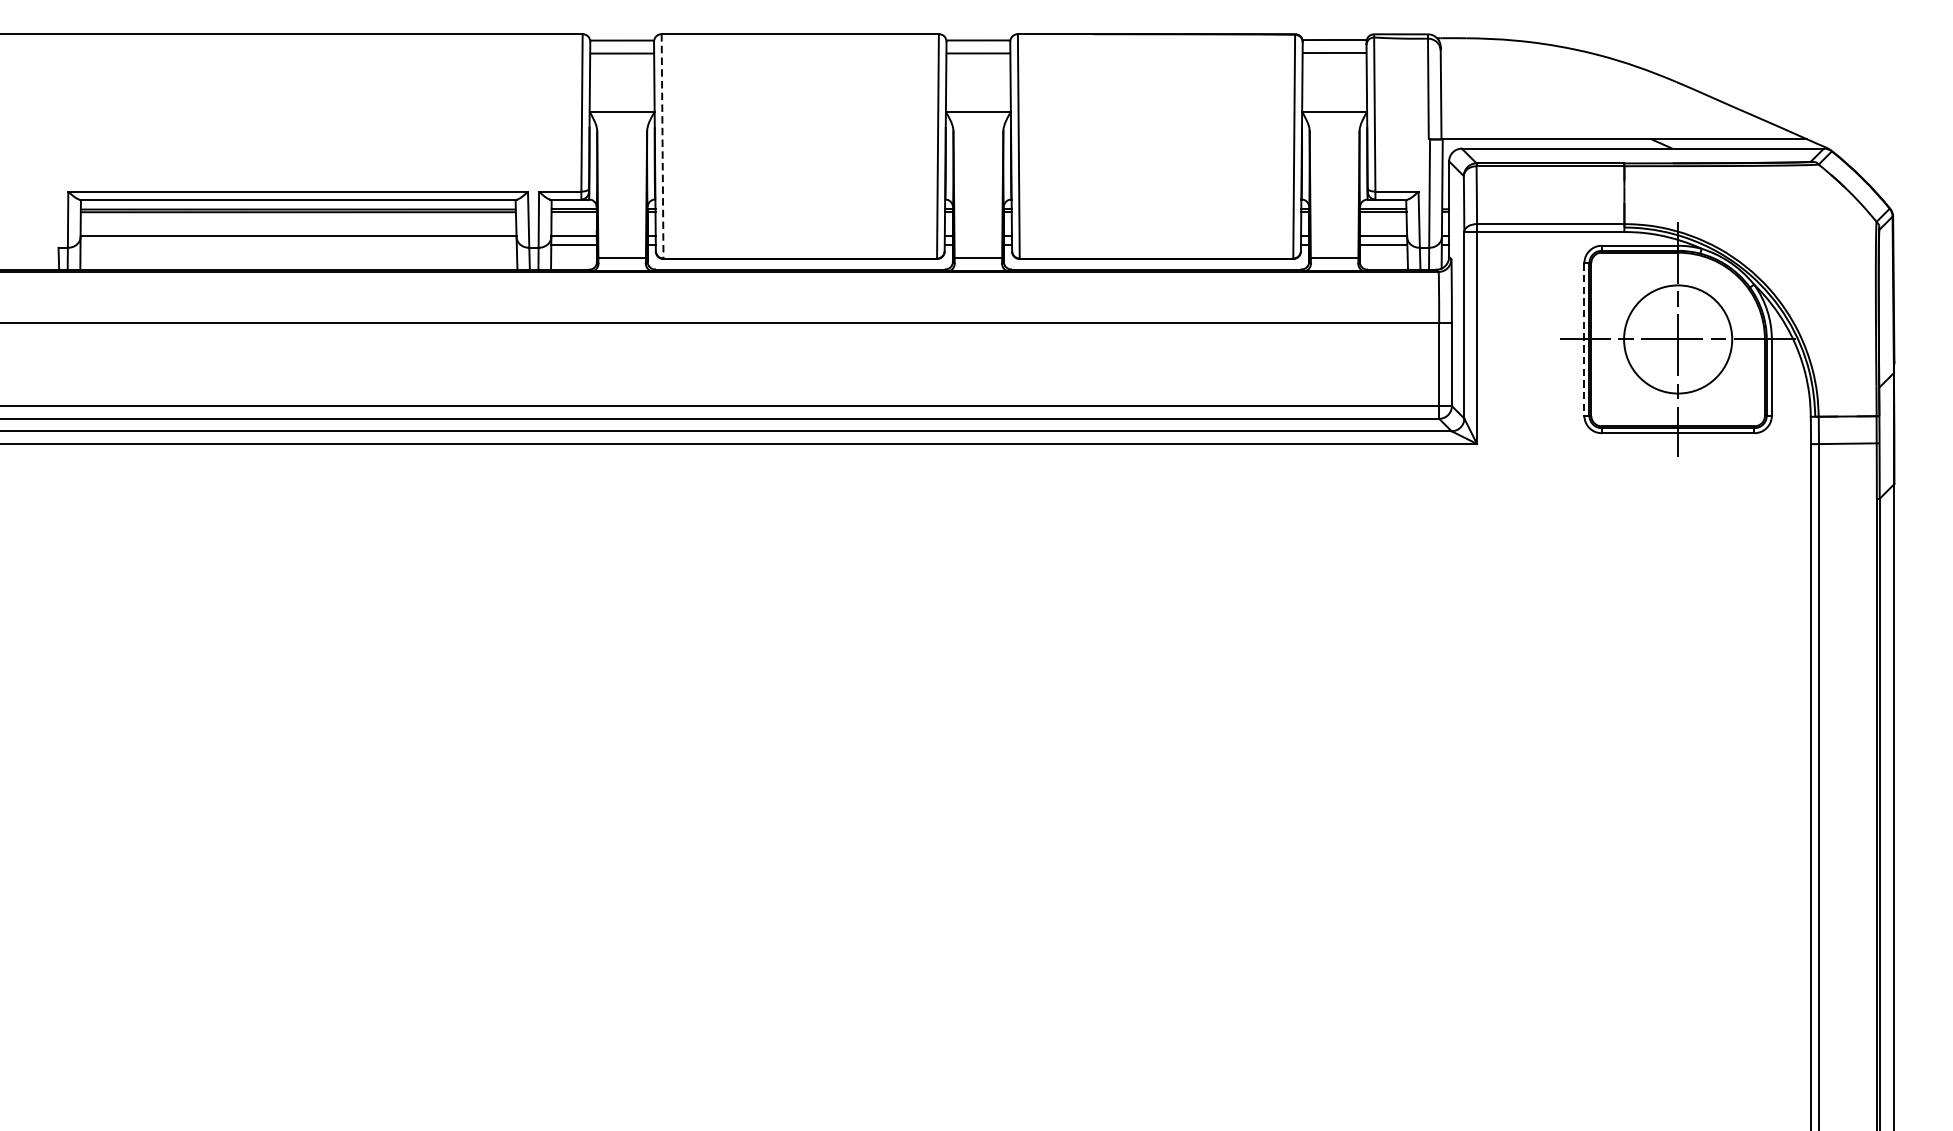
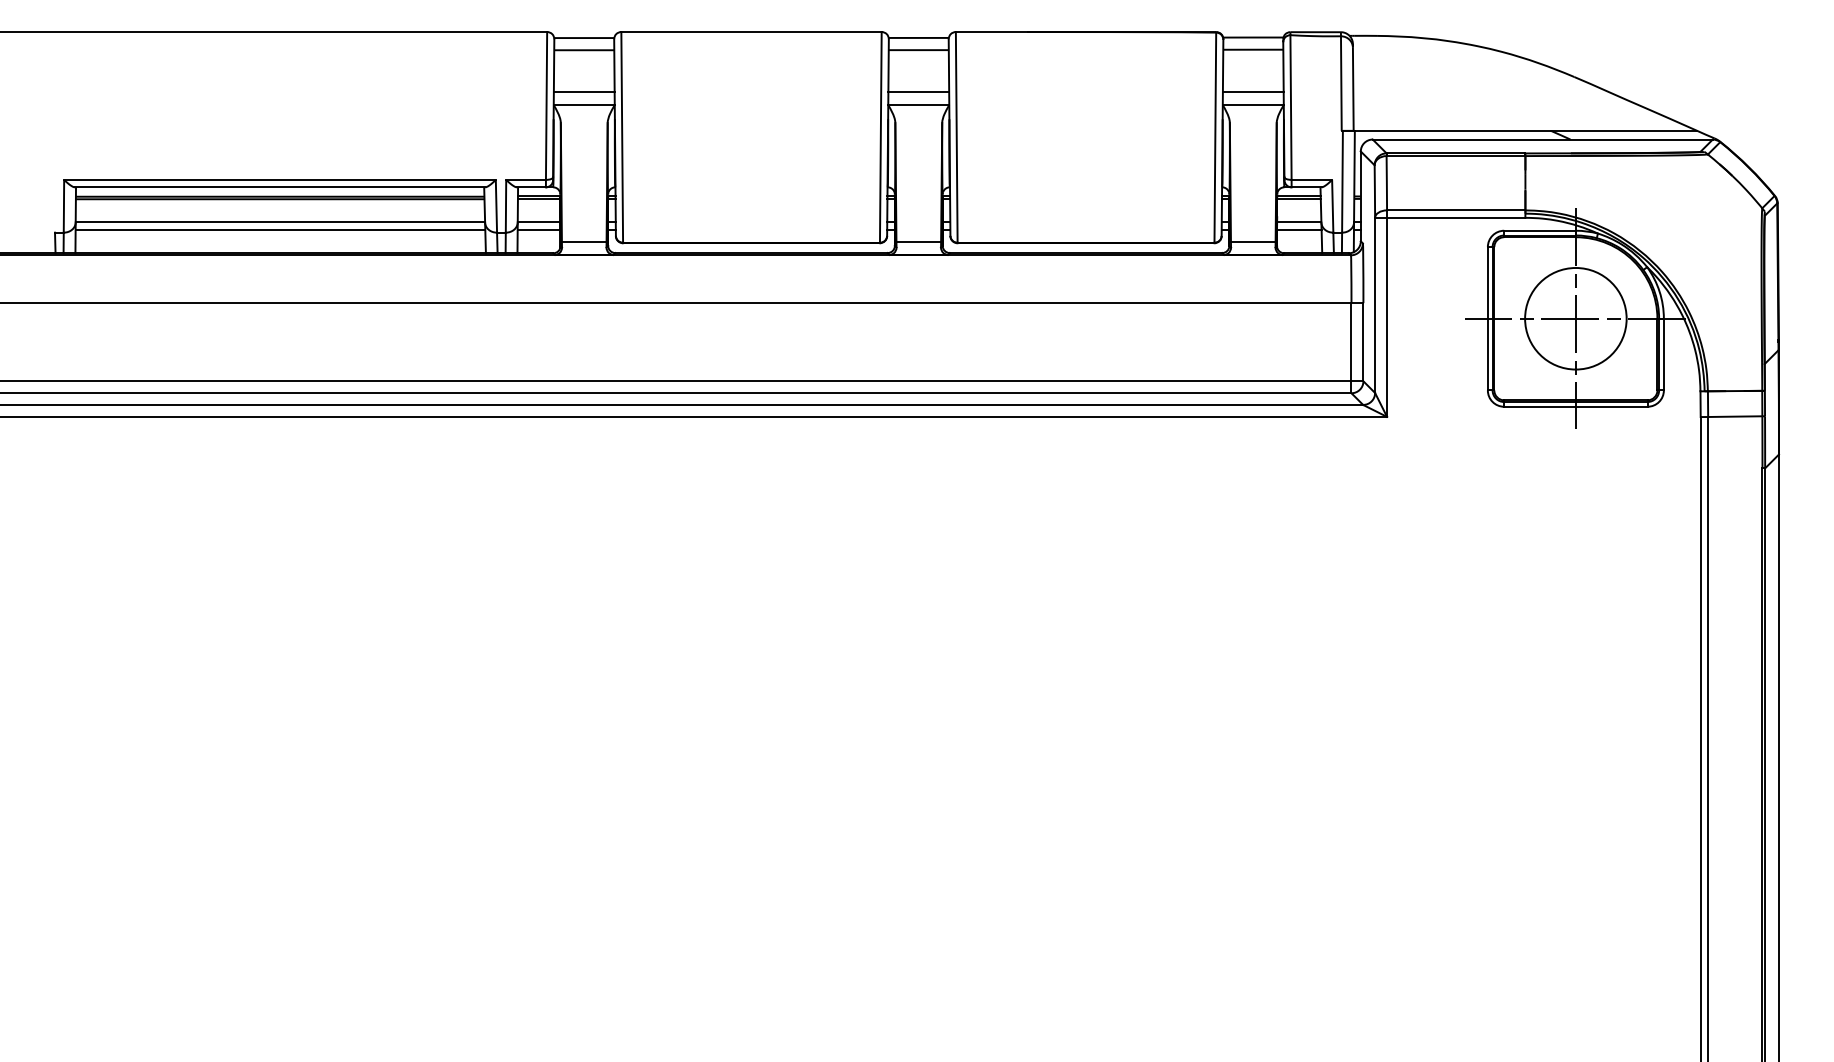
line: (621, 97) -> (583, 91), added
line: (978, 97) -> (918, 91), added
line: (1333, 97) -> (1252, 91), added
line: (662, 146) -> (622, 137), dashed -> solid
line: (298, 244) -> (280, 229), added
line: (1584, 339) -> (1487, 318), dashed -> solid

